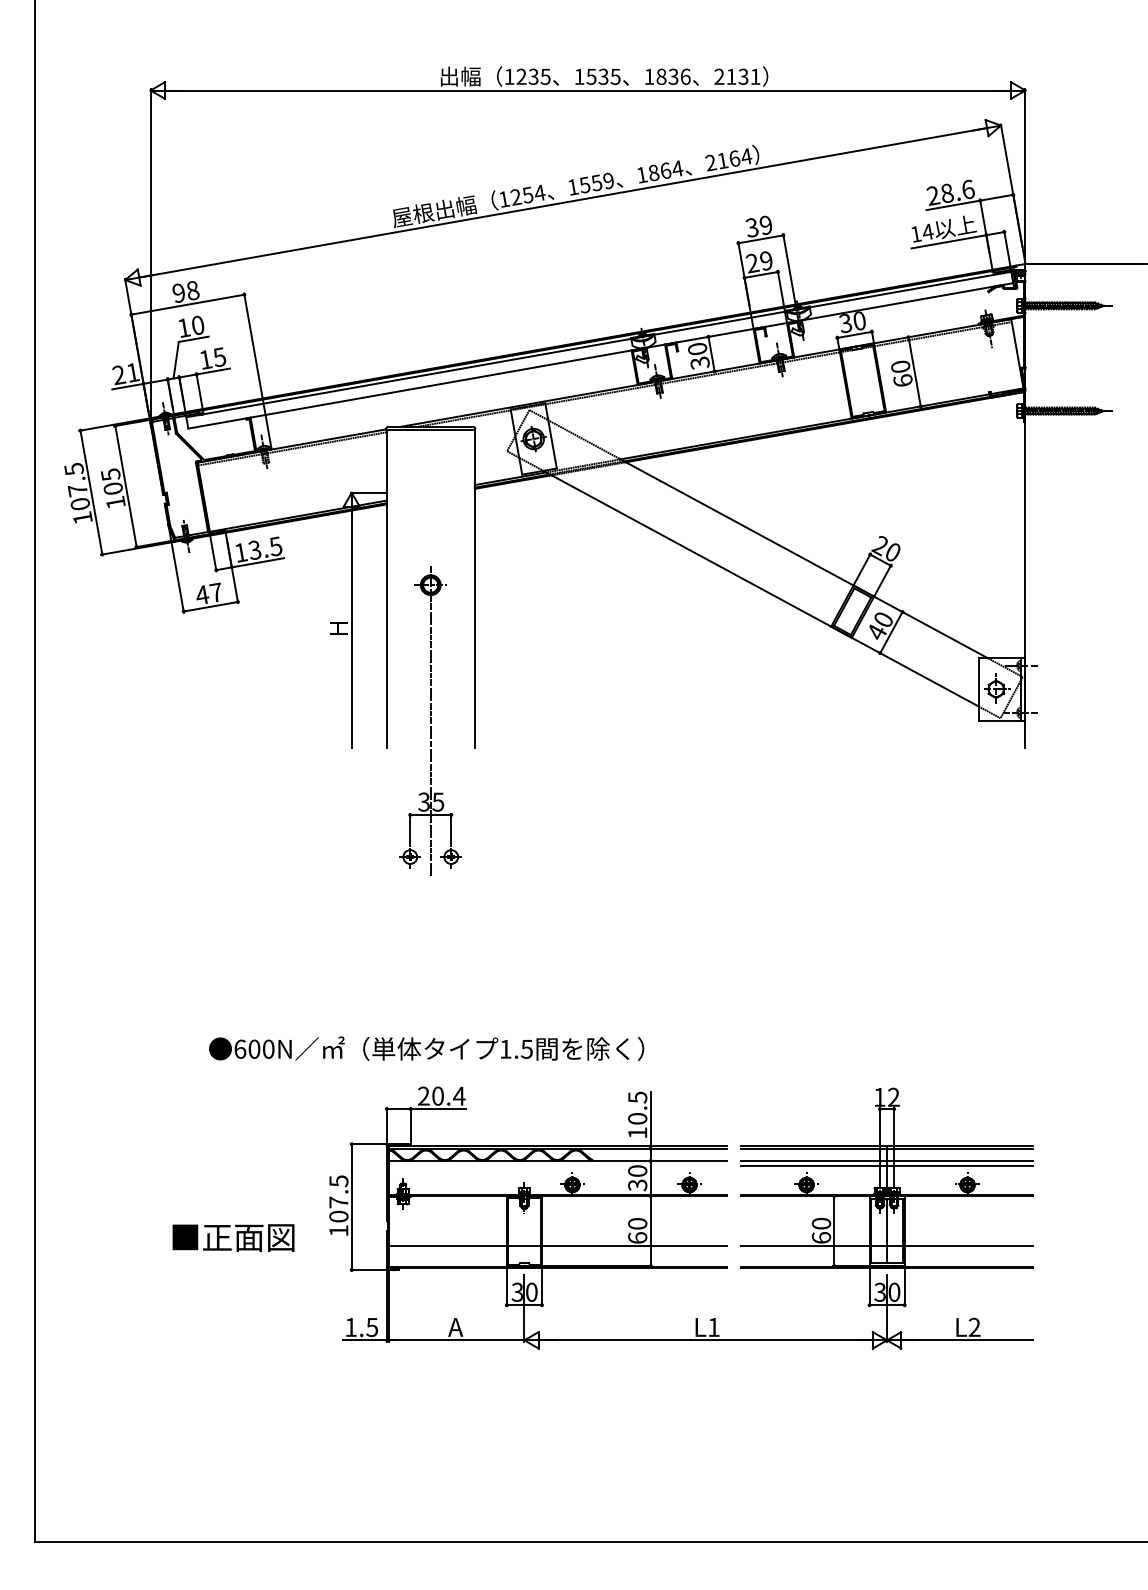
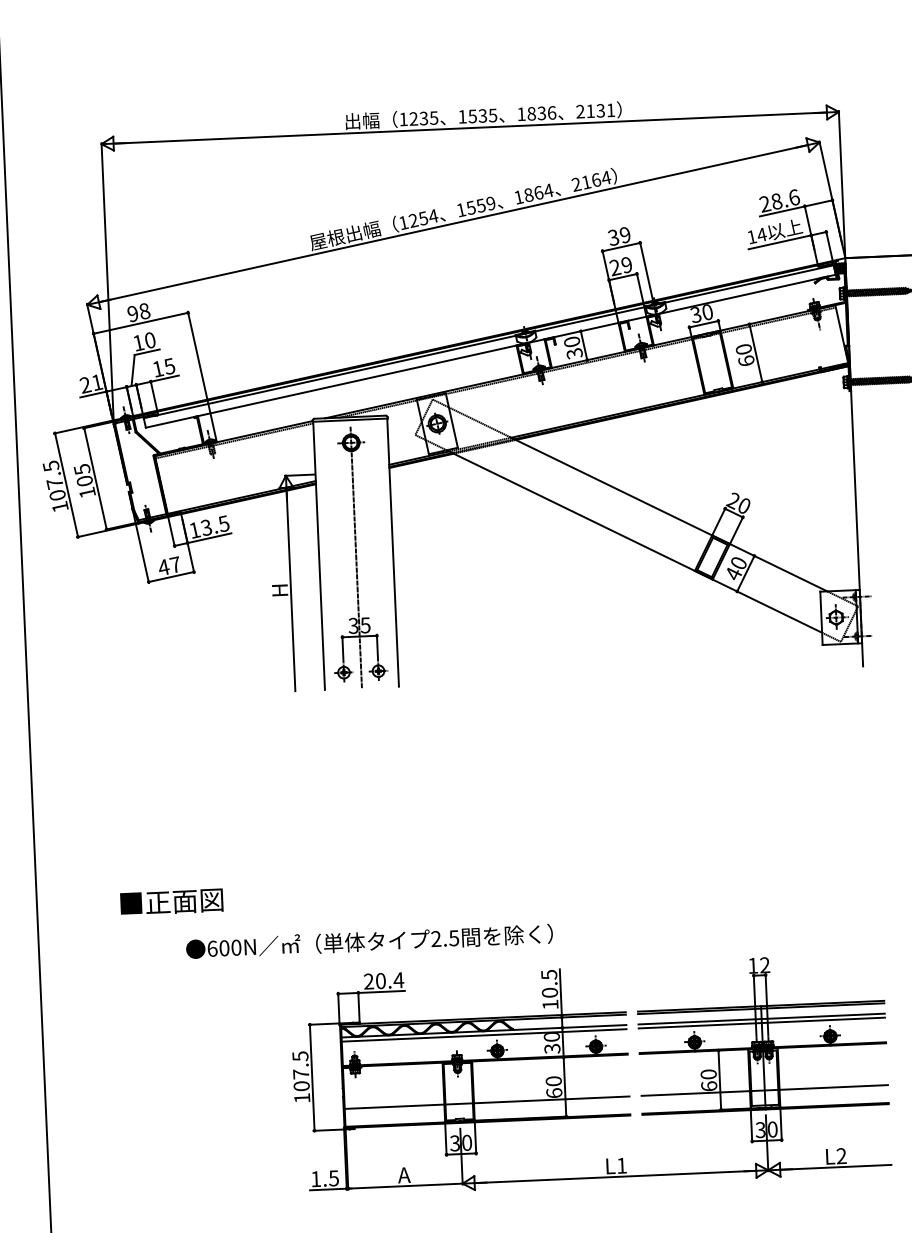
part: (430, 720) -> (355, 556), moved
text: (505, 1048) -> (435, 938), 1.5 -> 2.5
line: (557, 1165) -> (484, 1035), added
text: (233, 1237) -> (171, 901), moved

